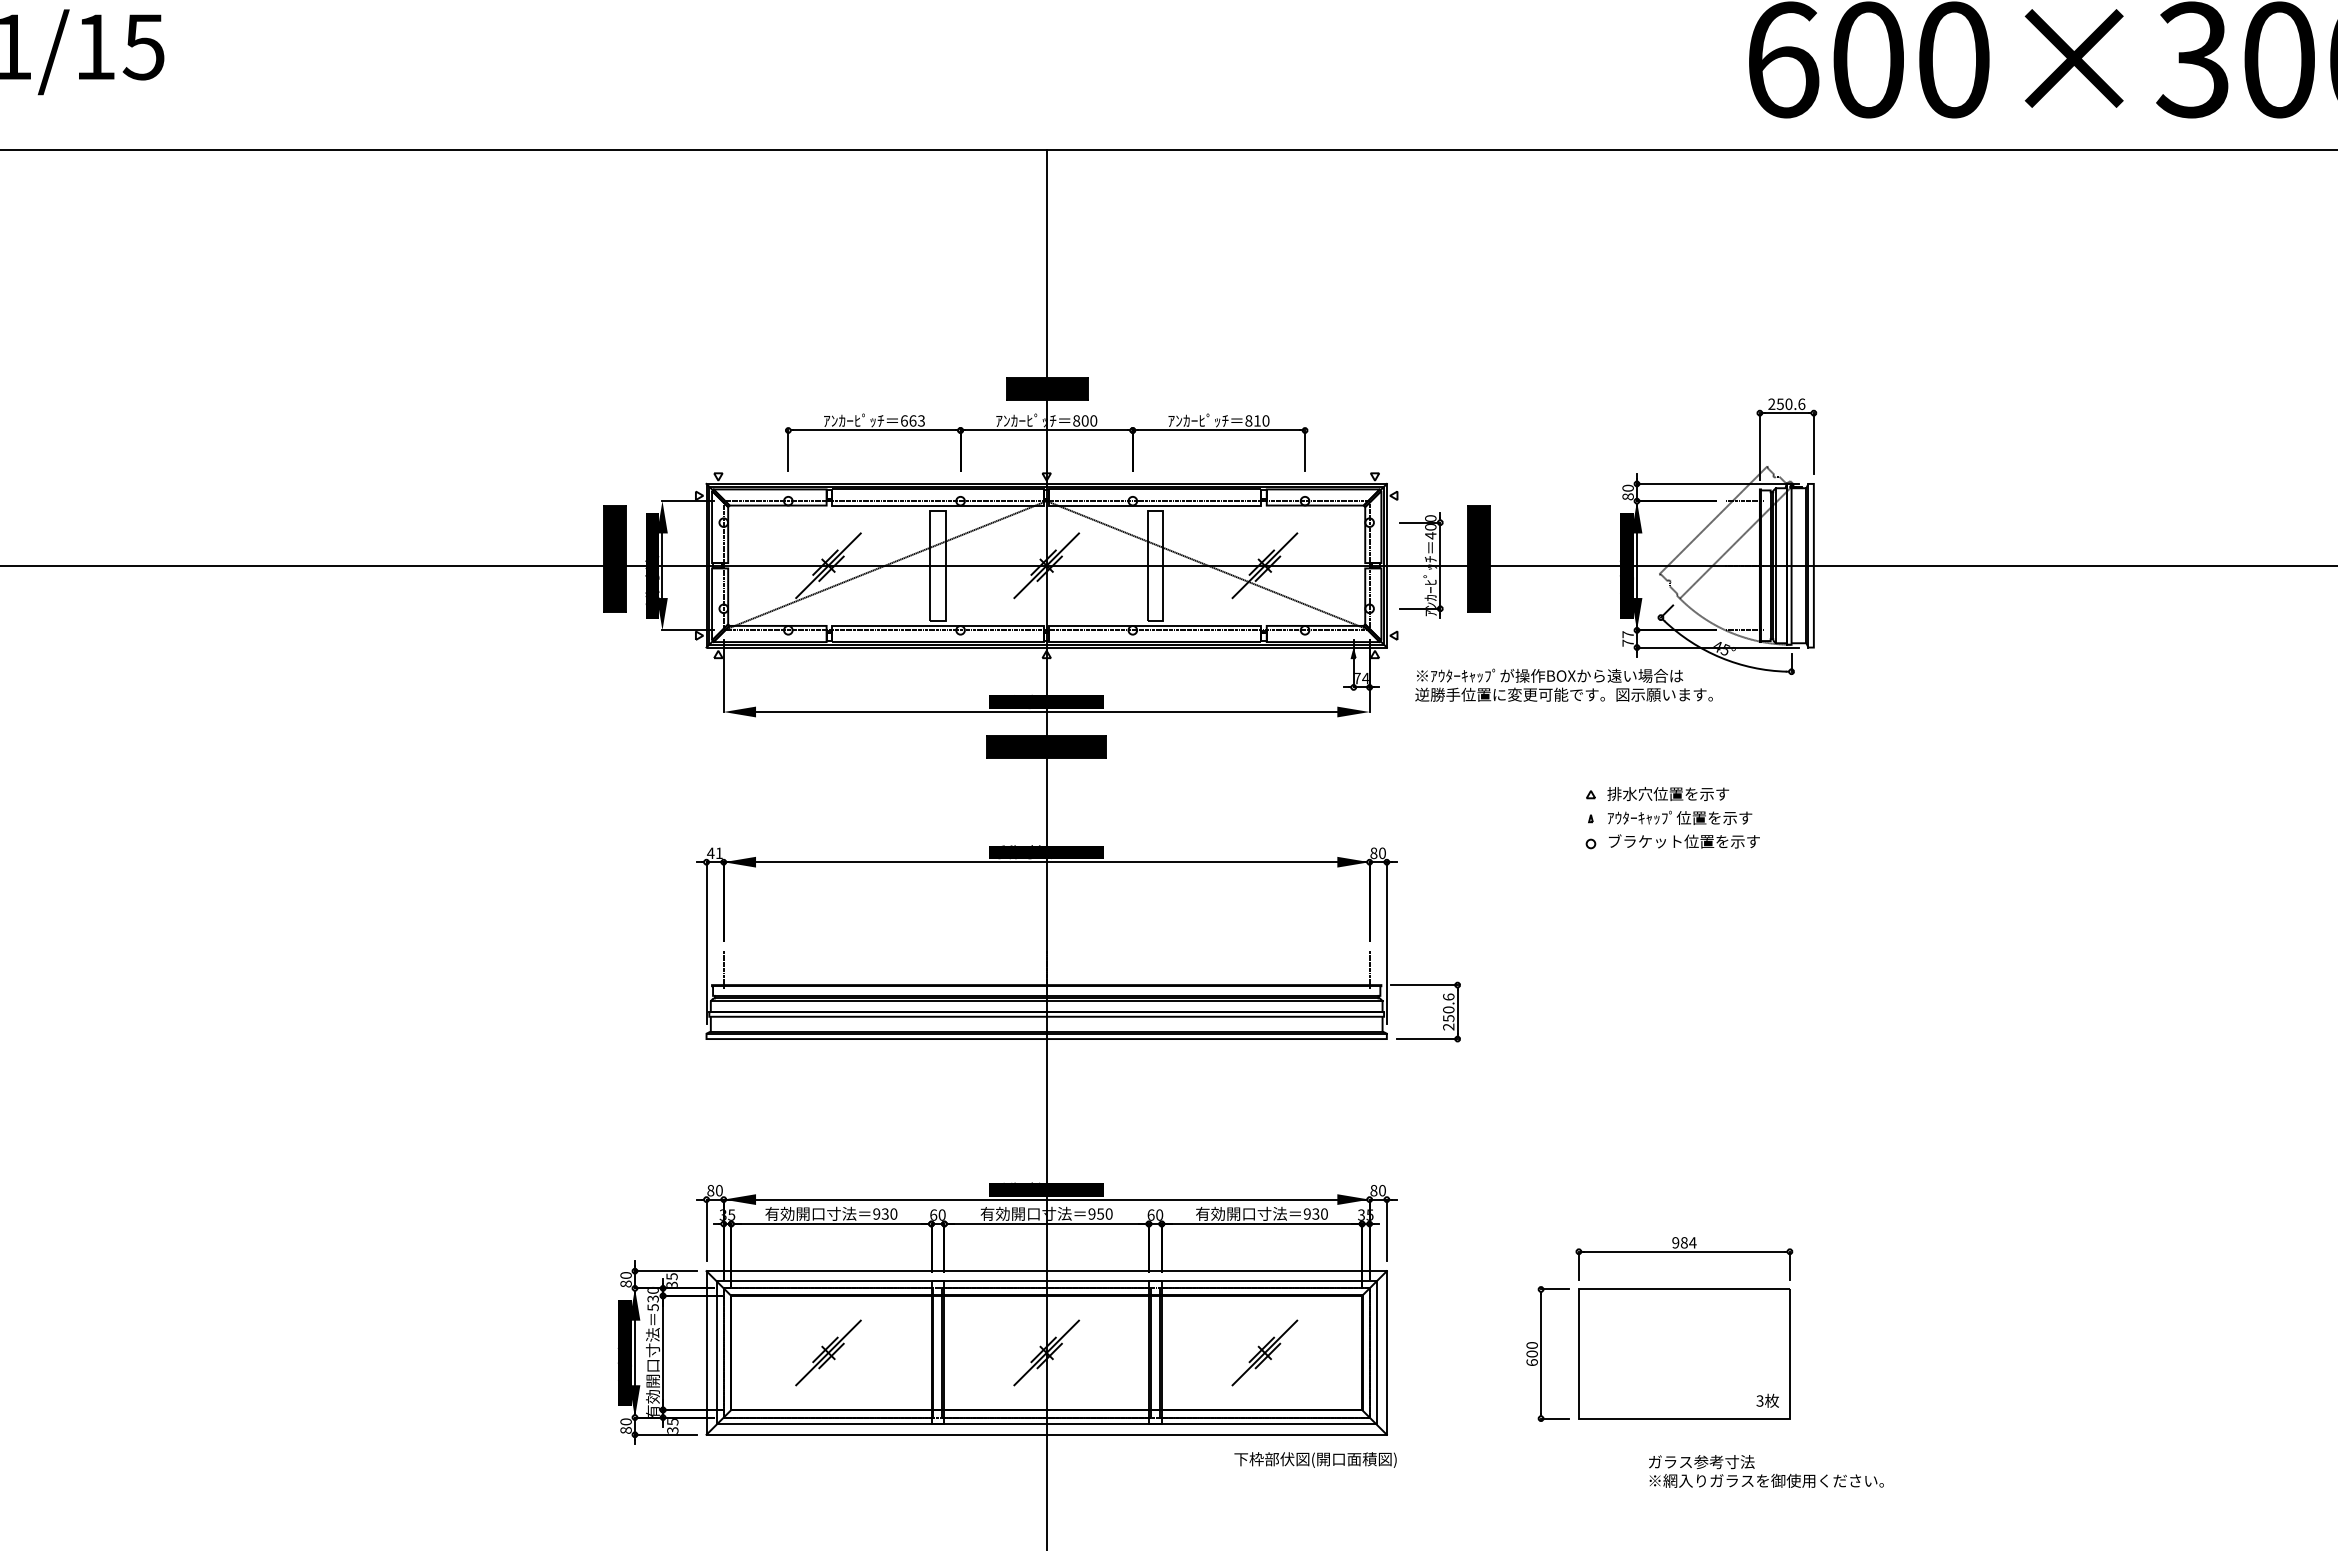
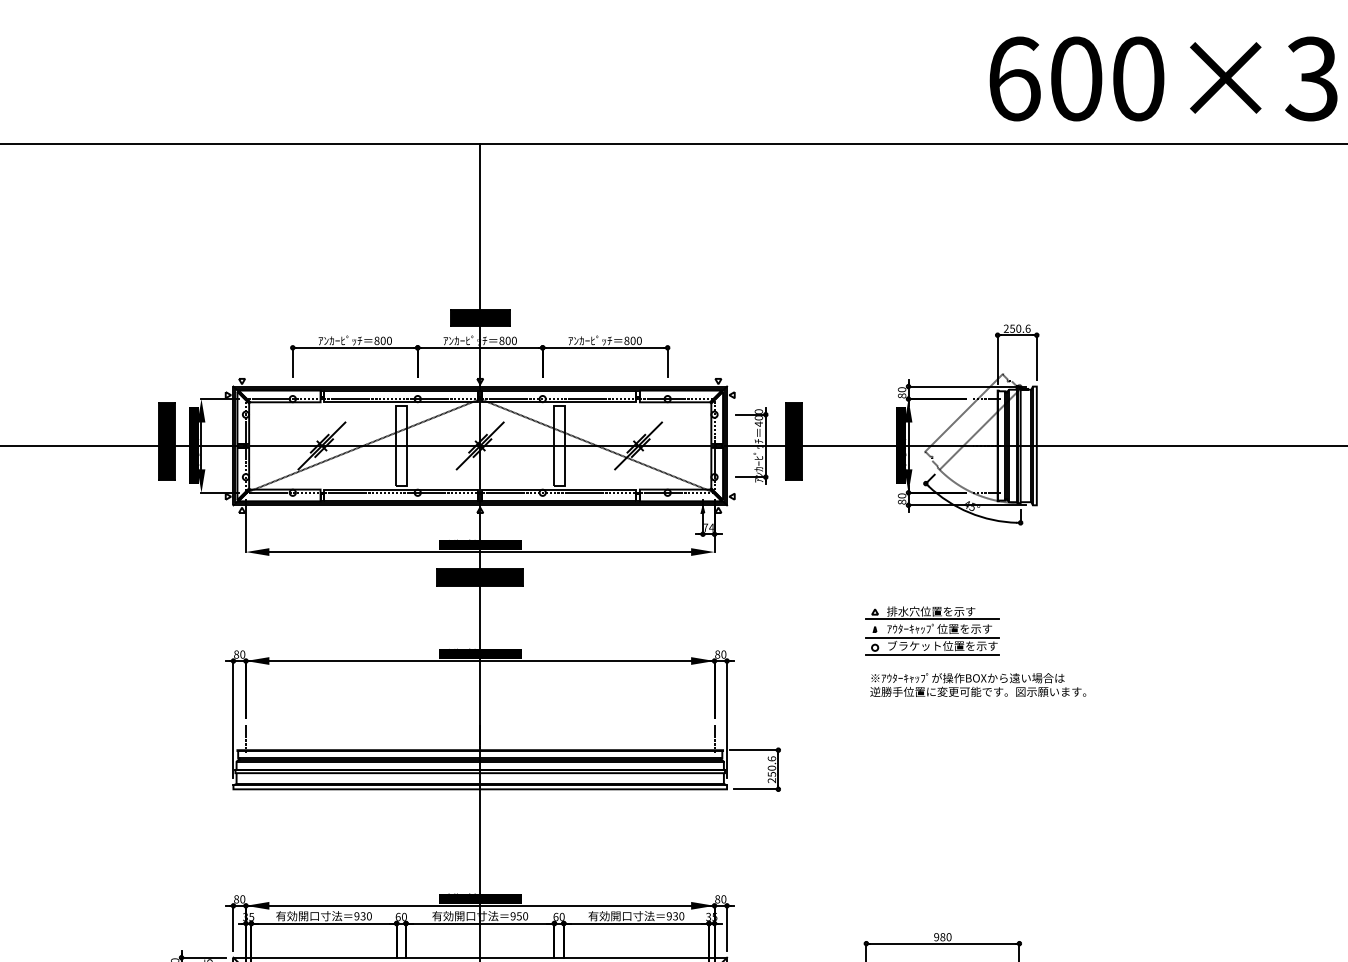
text: (912, 420) -> (382, 340), 663 -> 800
text: (1257, 420) -> (633, 340), 810 -> 800
text: (1627, 638) -> (901, 498), 77 -> 80
text: (1563, 684) -> (977, 684), moved
line: (1669, 804) -> (932, 619), added
line: (1669, 829) -> (932, 637), added
text: (714, 853) -> (239, 654), 41 -> 80
line: (1669, 853) -> (932, 654), added
text: (1692, 1242) -> (948, 936), 984 -> 980

